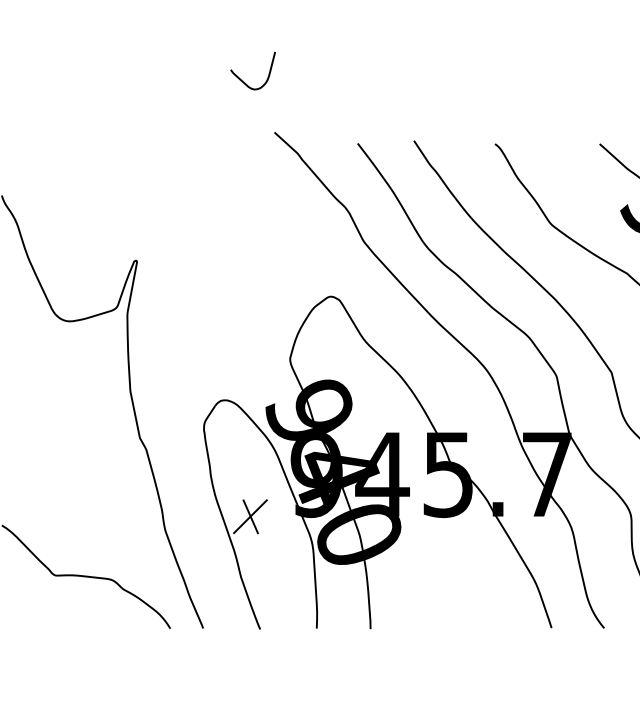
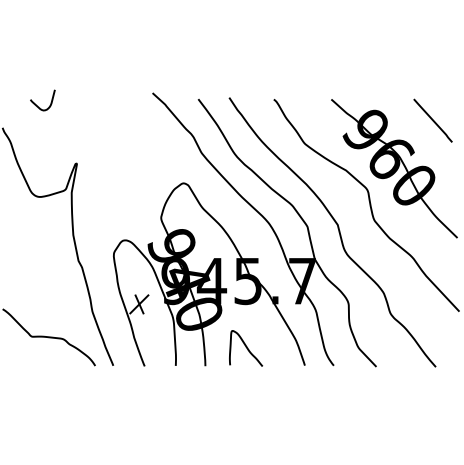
curve: (243, 80) -> (37, 105), moved
curve: (445, 596) -> (246, 348), added

